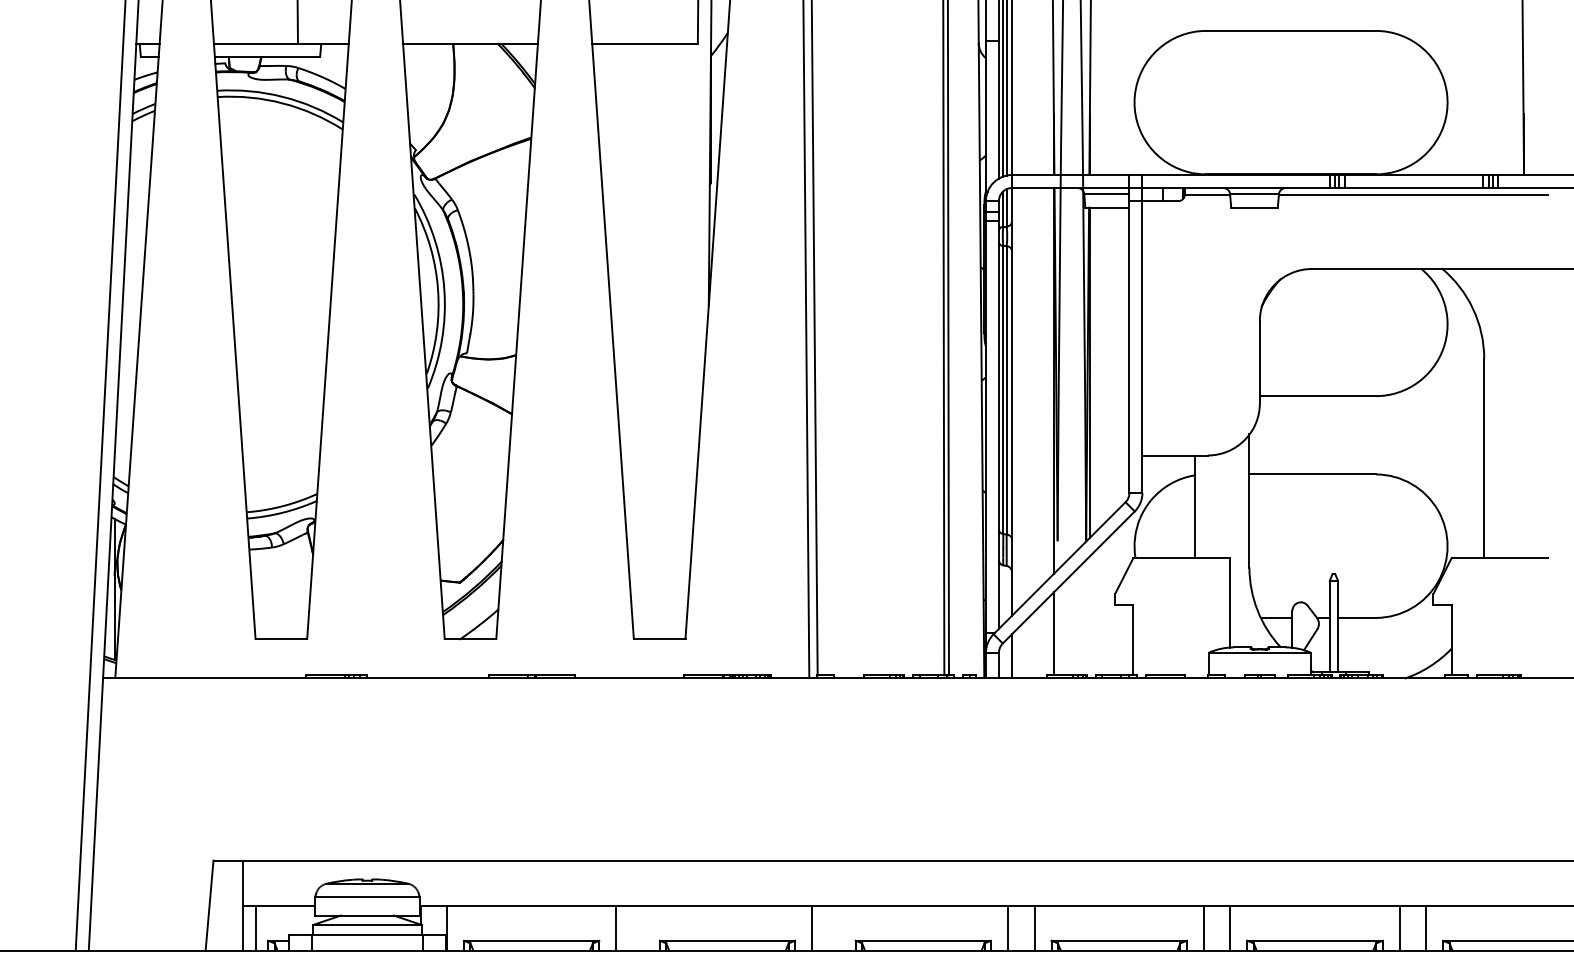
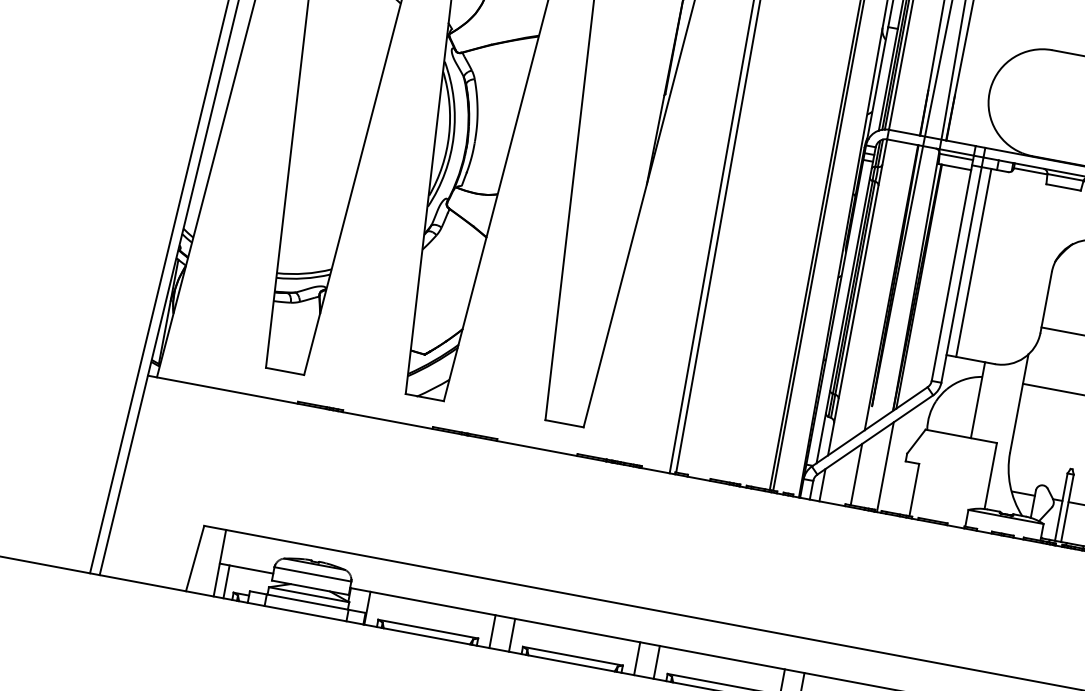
line: (1155, 328) -> (973, 263), added
line: (1089, 616) -> (885, 466), added
line: (642, 928) -> (511, 635), added
line: (838, 928) -> (656, 662), added

